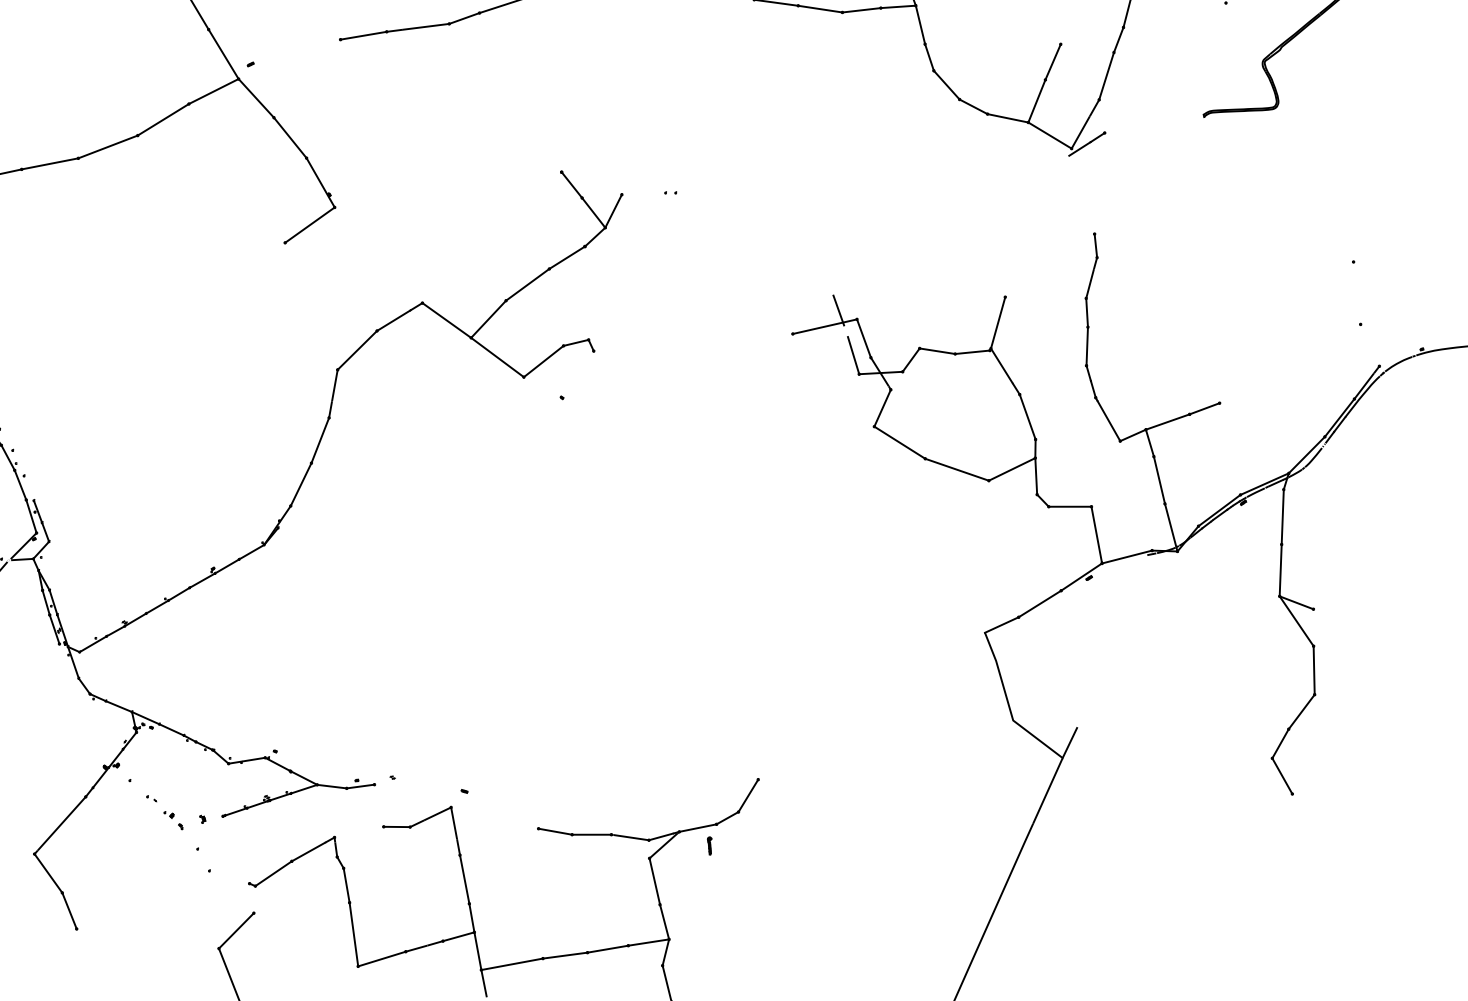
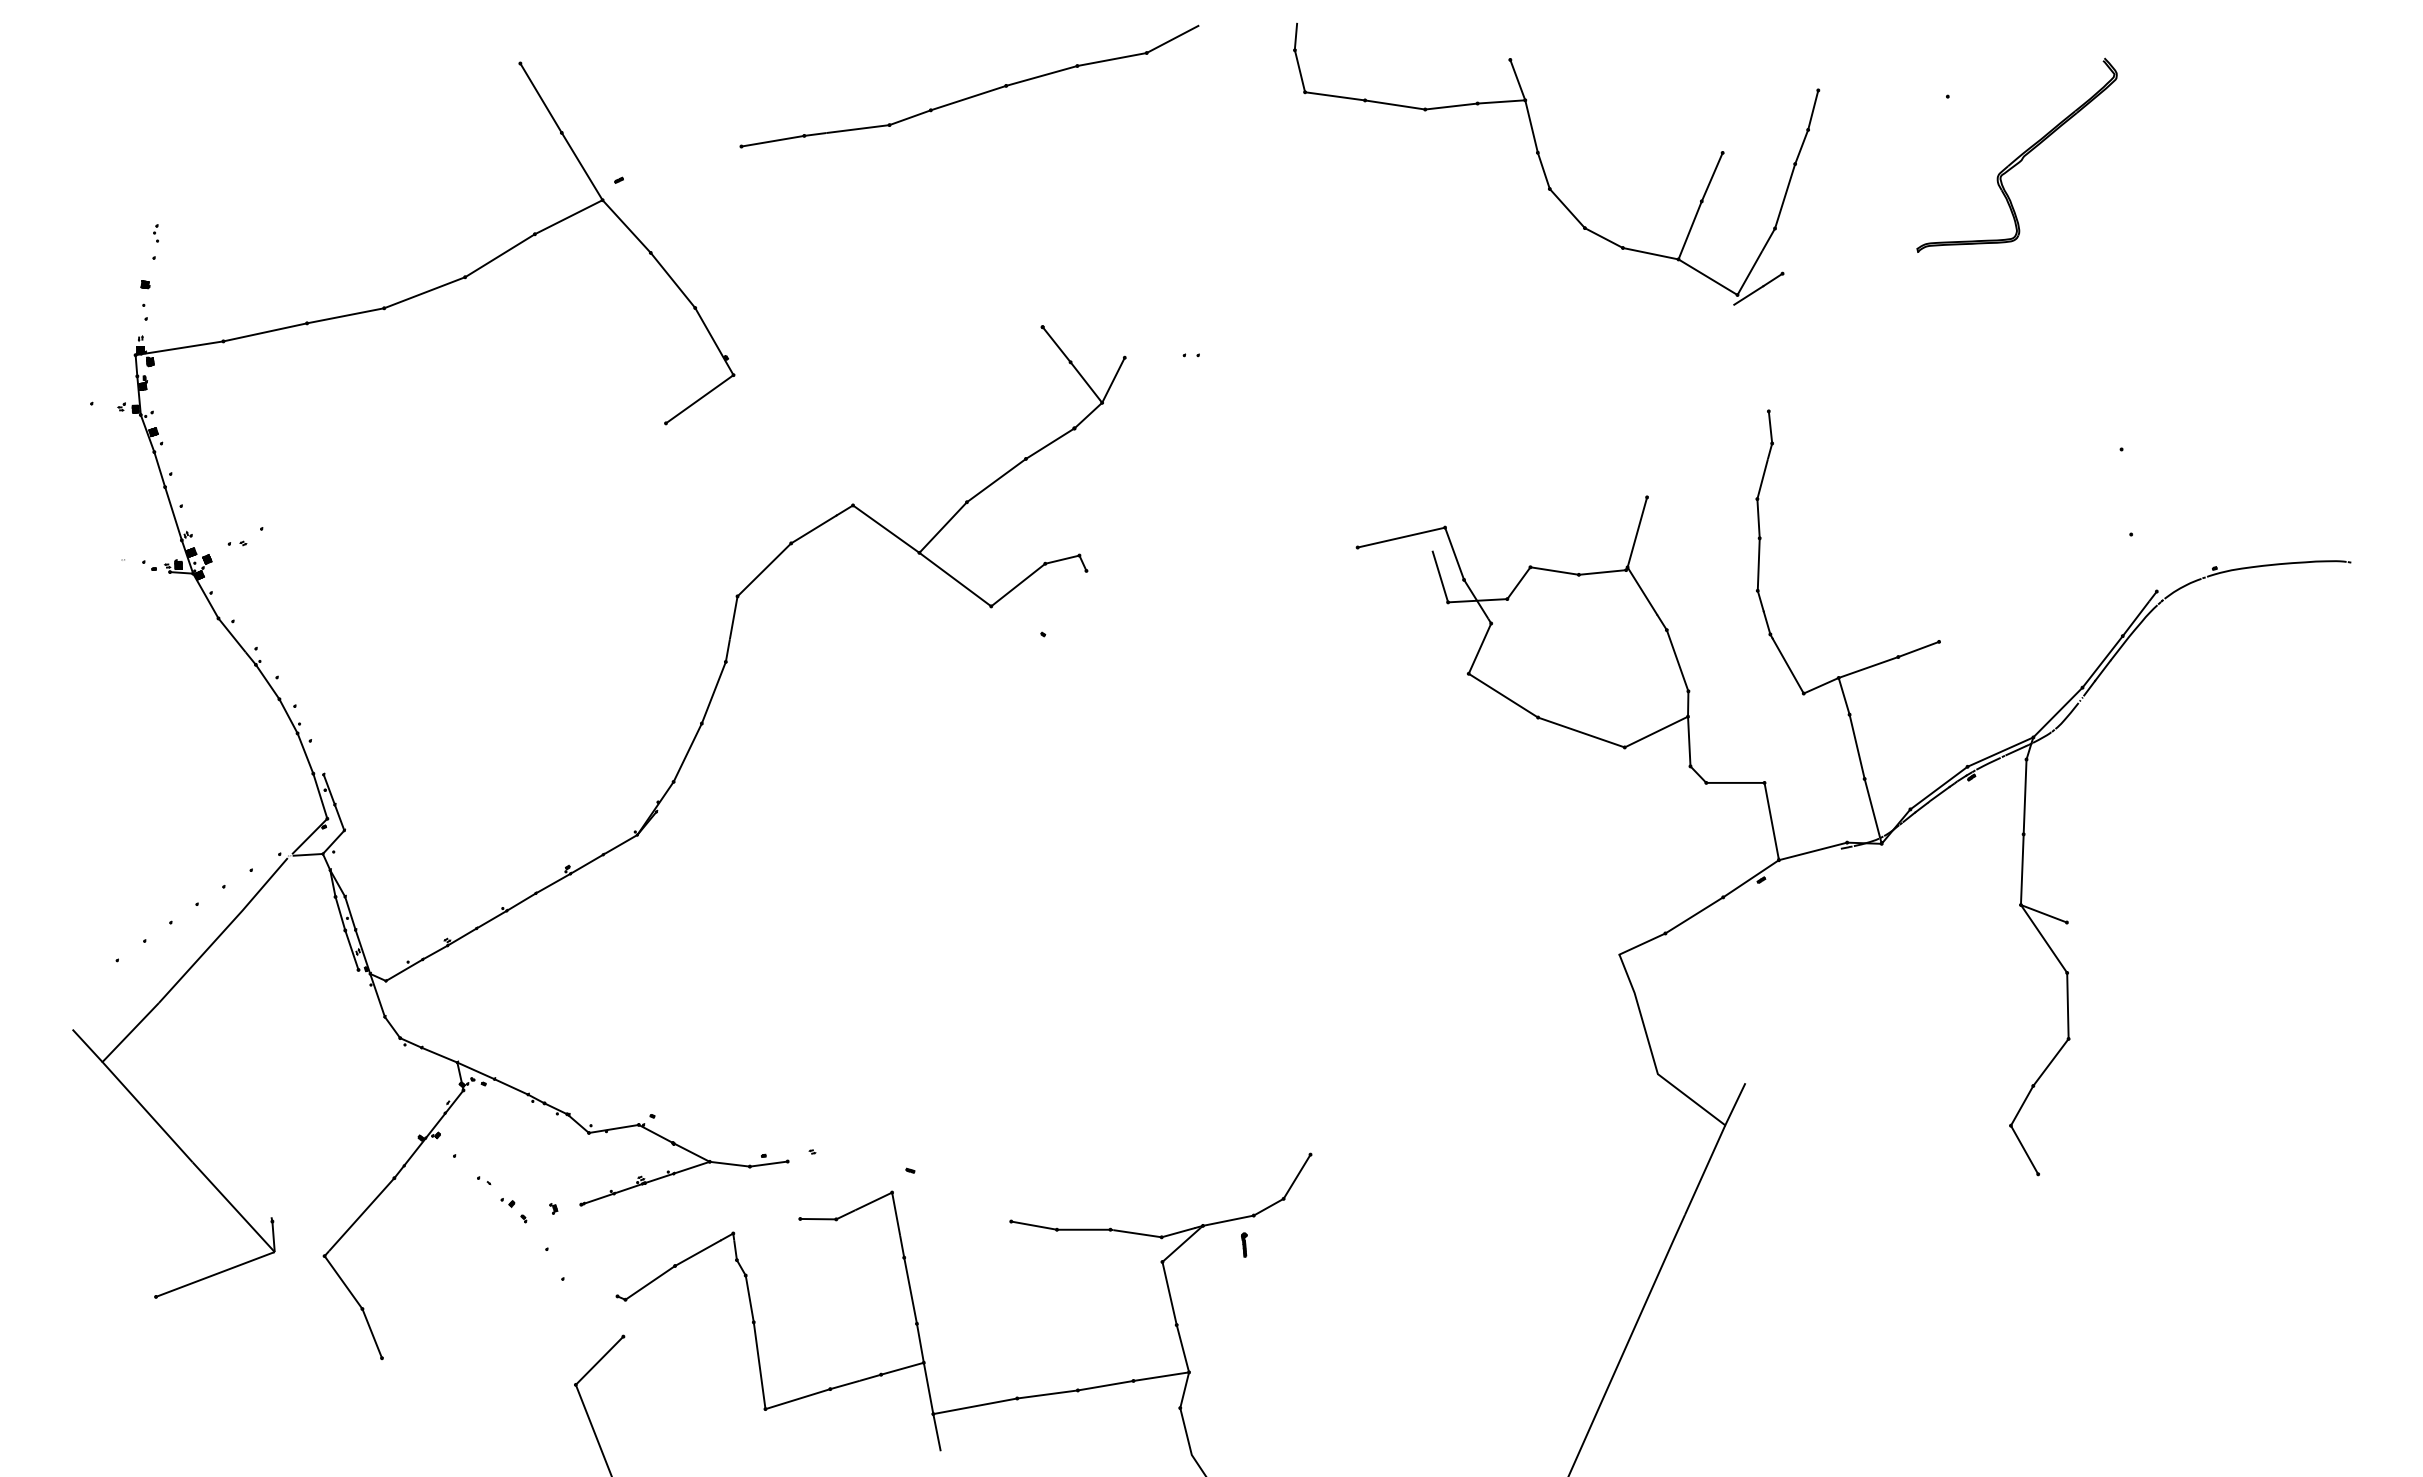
line: (838, 310) -> (1420, 515), removed

